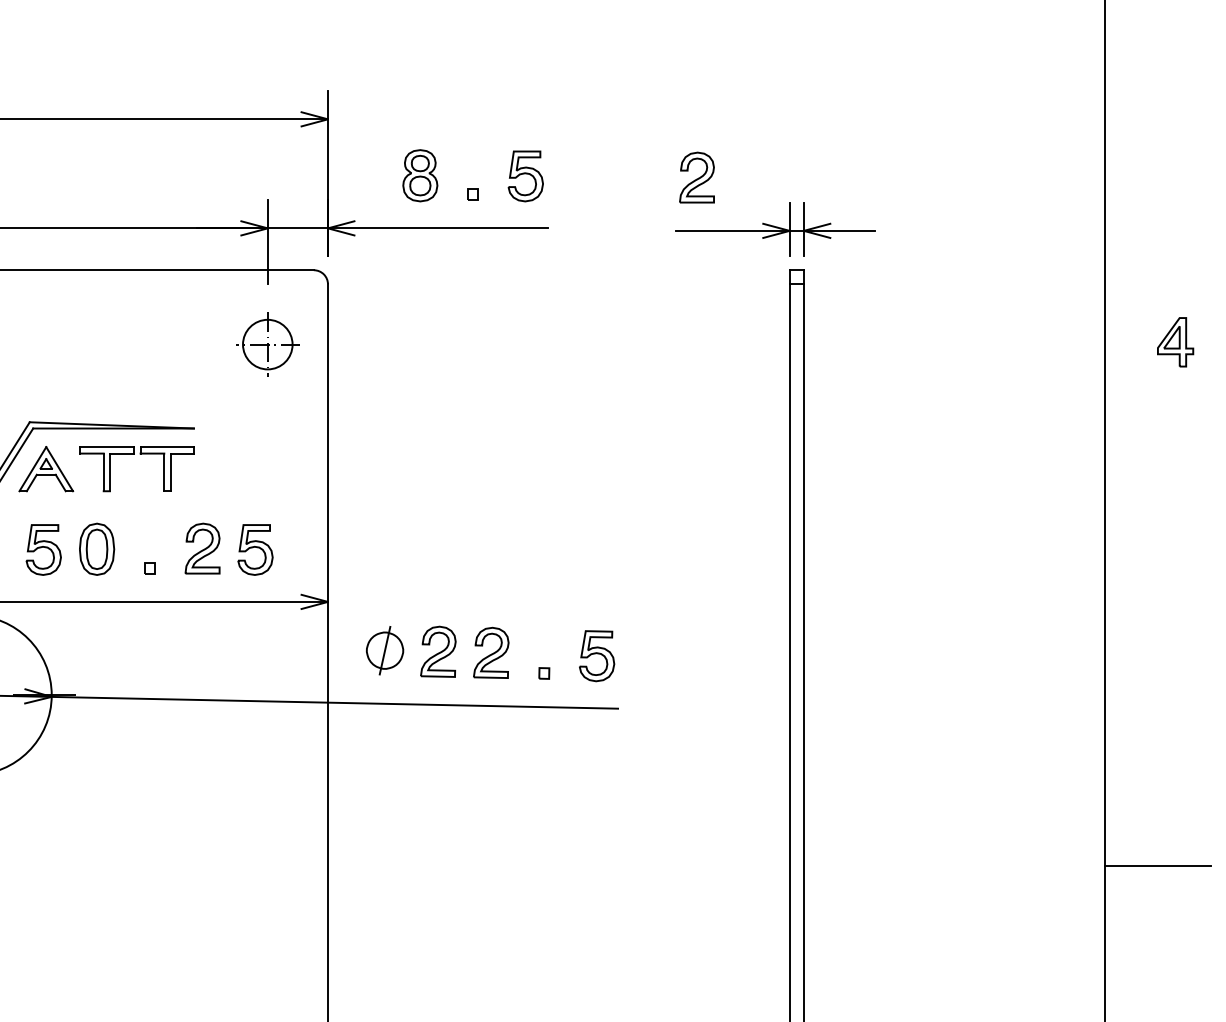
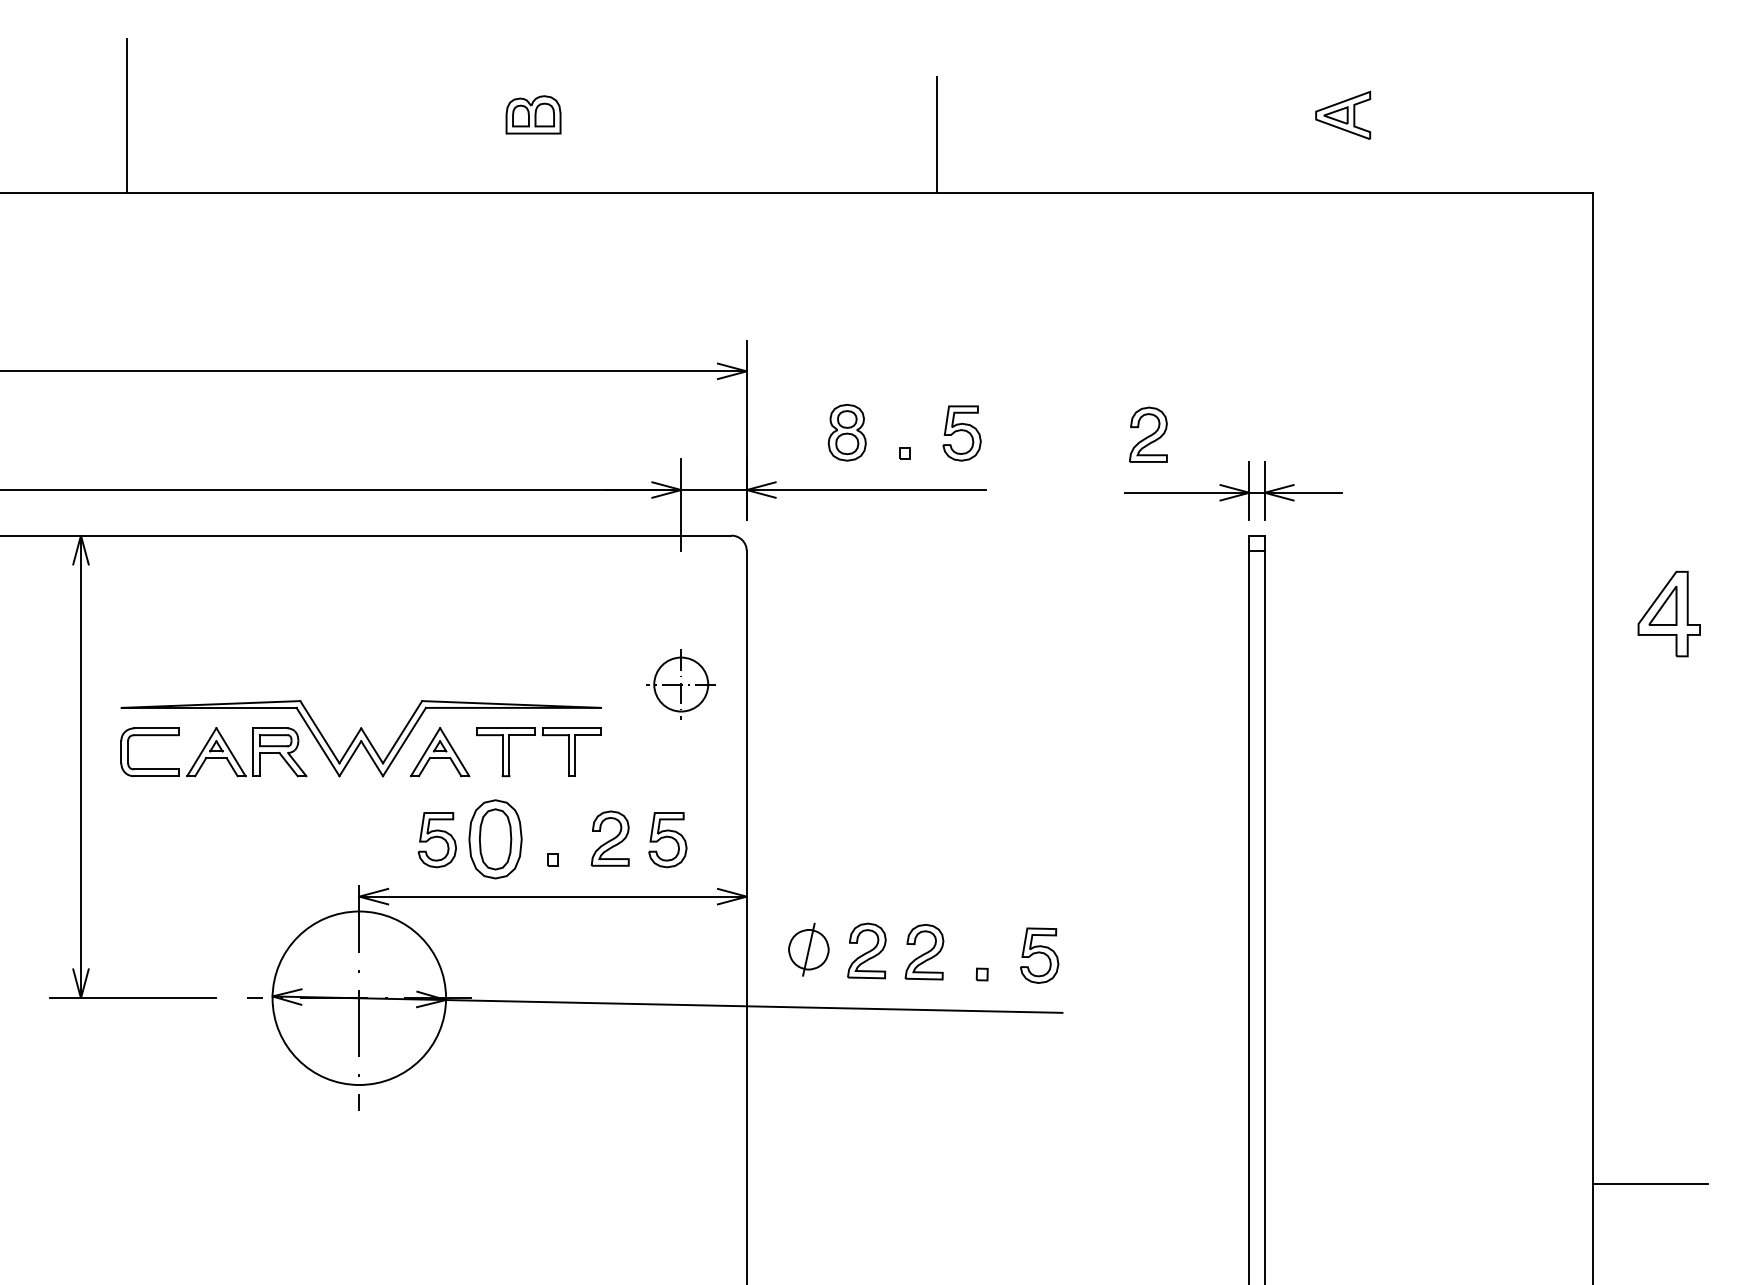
part: (1175, 341) -> (1669, 613), size x1.6
part: (267, 344) -> (680, 684), moved
part: (96, 549) -> (494, 839), size x1.4

